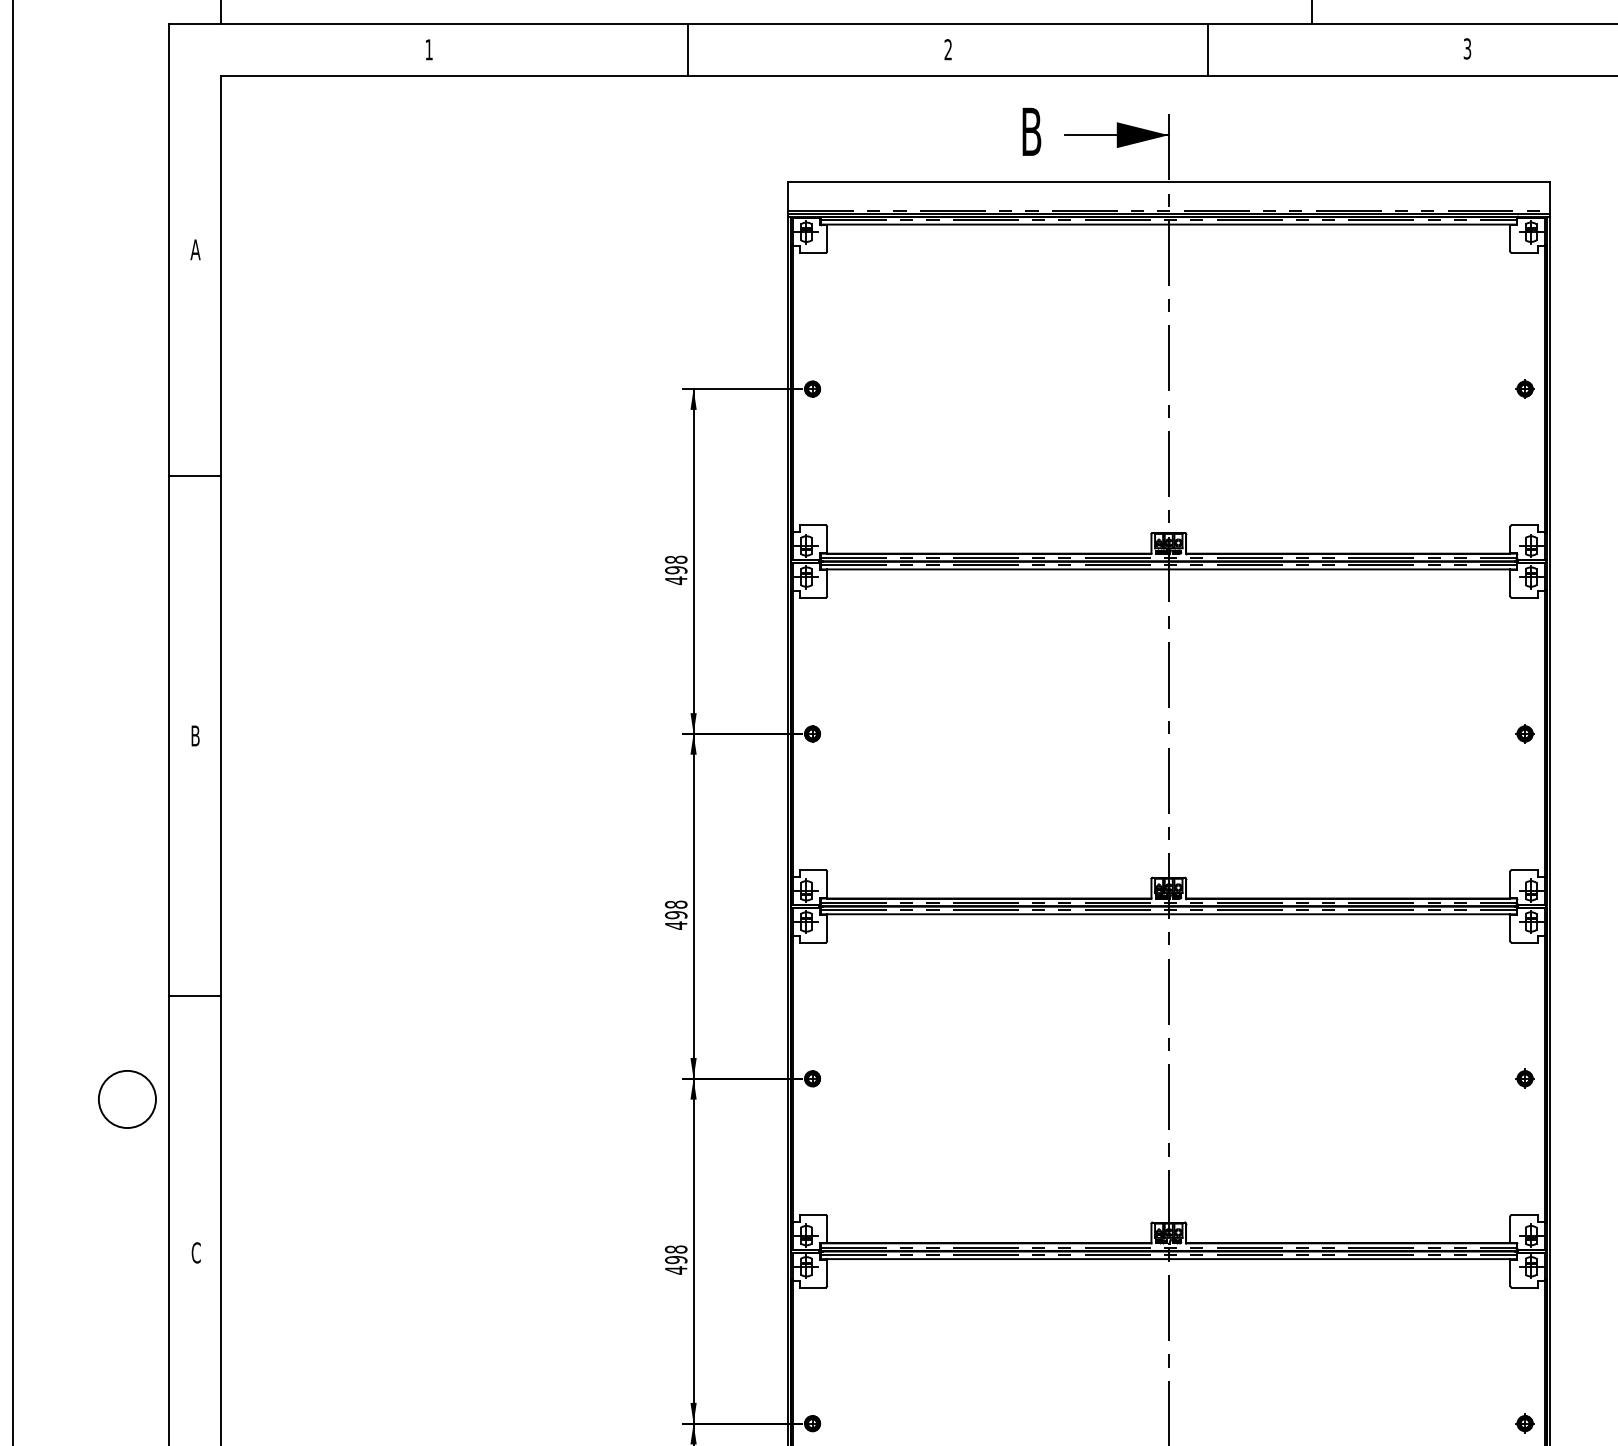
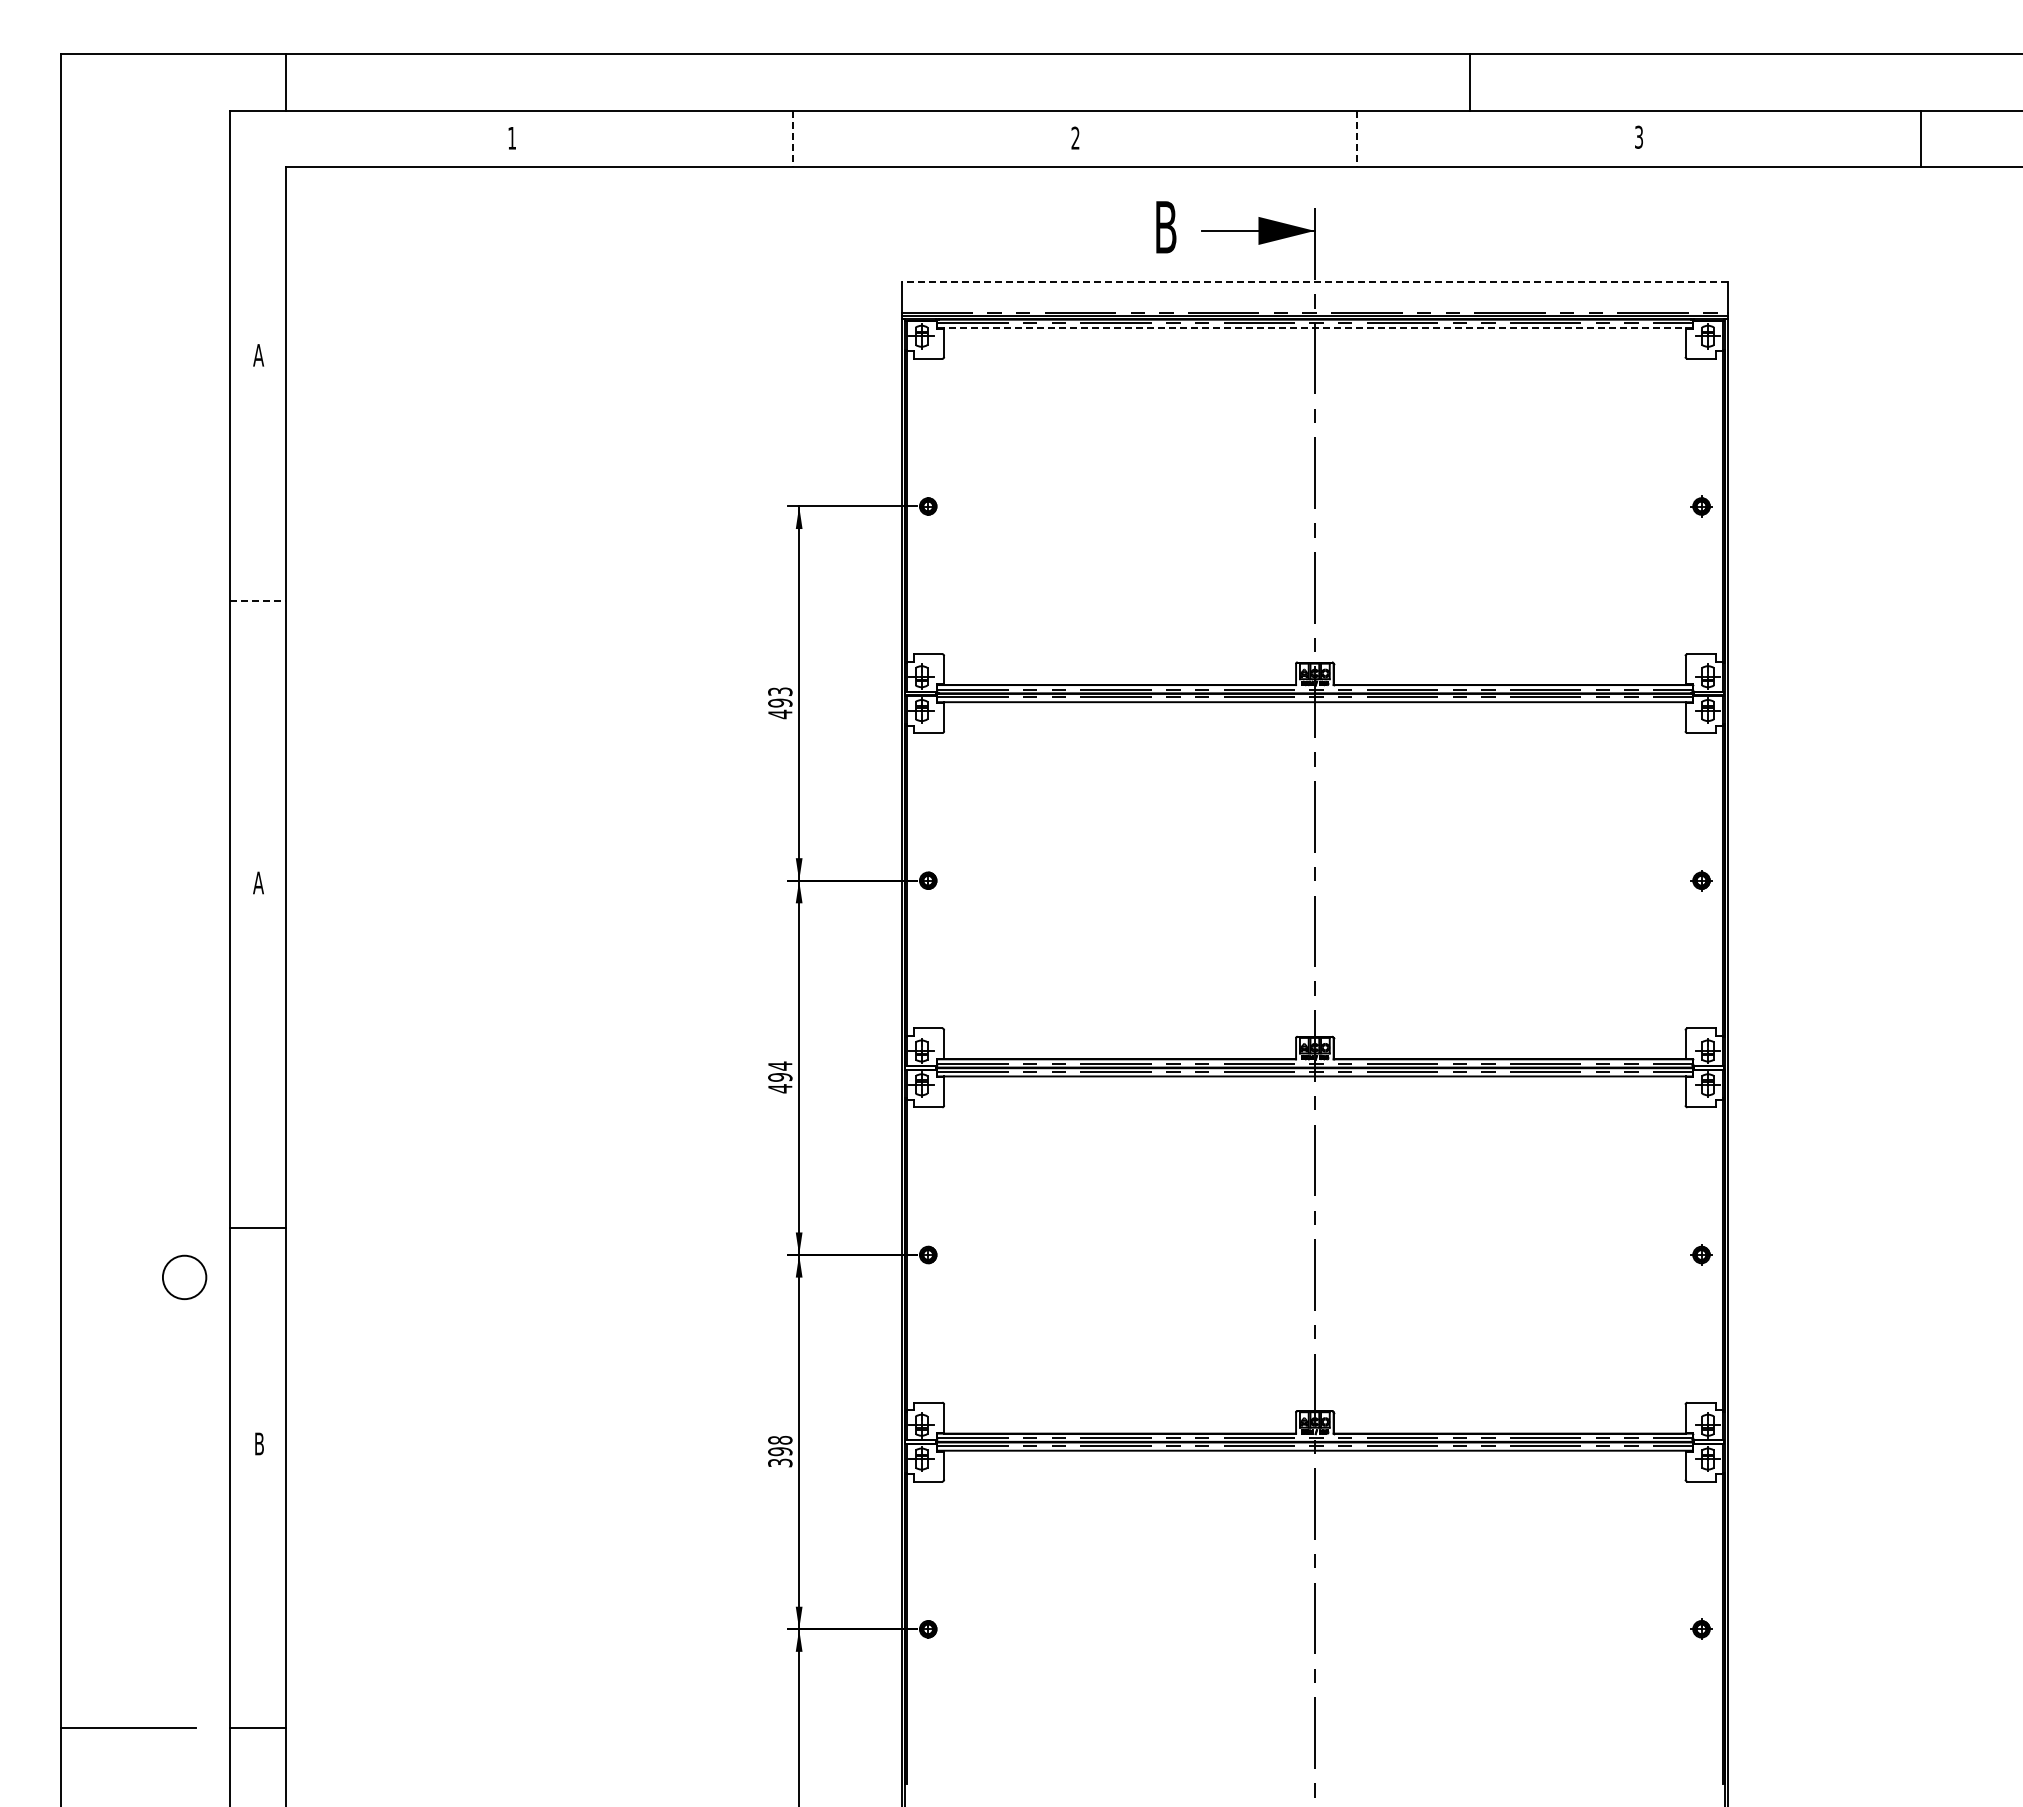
line: (688, 50) -> (793, 139), solid -> dashed
line: (1208, 50) -> (1357, 139), solid -> dashed
line: (1168, 181) -> (1314, 281), solid -> dashed
line: (1168, 224) -> (1314, 327), solid -> dashed
line: (195, 476) -> (258, 601), solid -> dashed
text: (676, 559) -> (780, 691), 498 -> 493
text: (195, 735) -> (258, 882), B -> A
text: (676, 904) -> (780, 1065), 498 -> 494
line: (194, 995) -> (257, 1227), moved
circle: (127, 1099) -> (184, 1277), size x0.7
text: (196, 1252) -> (259, 1443), C -> B
text: (676, 1269) -> (780, 1462), 498 -> 398

